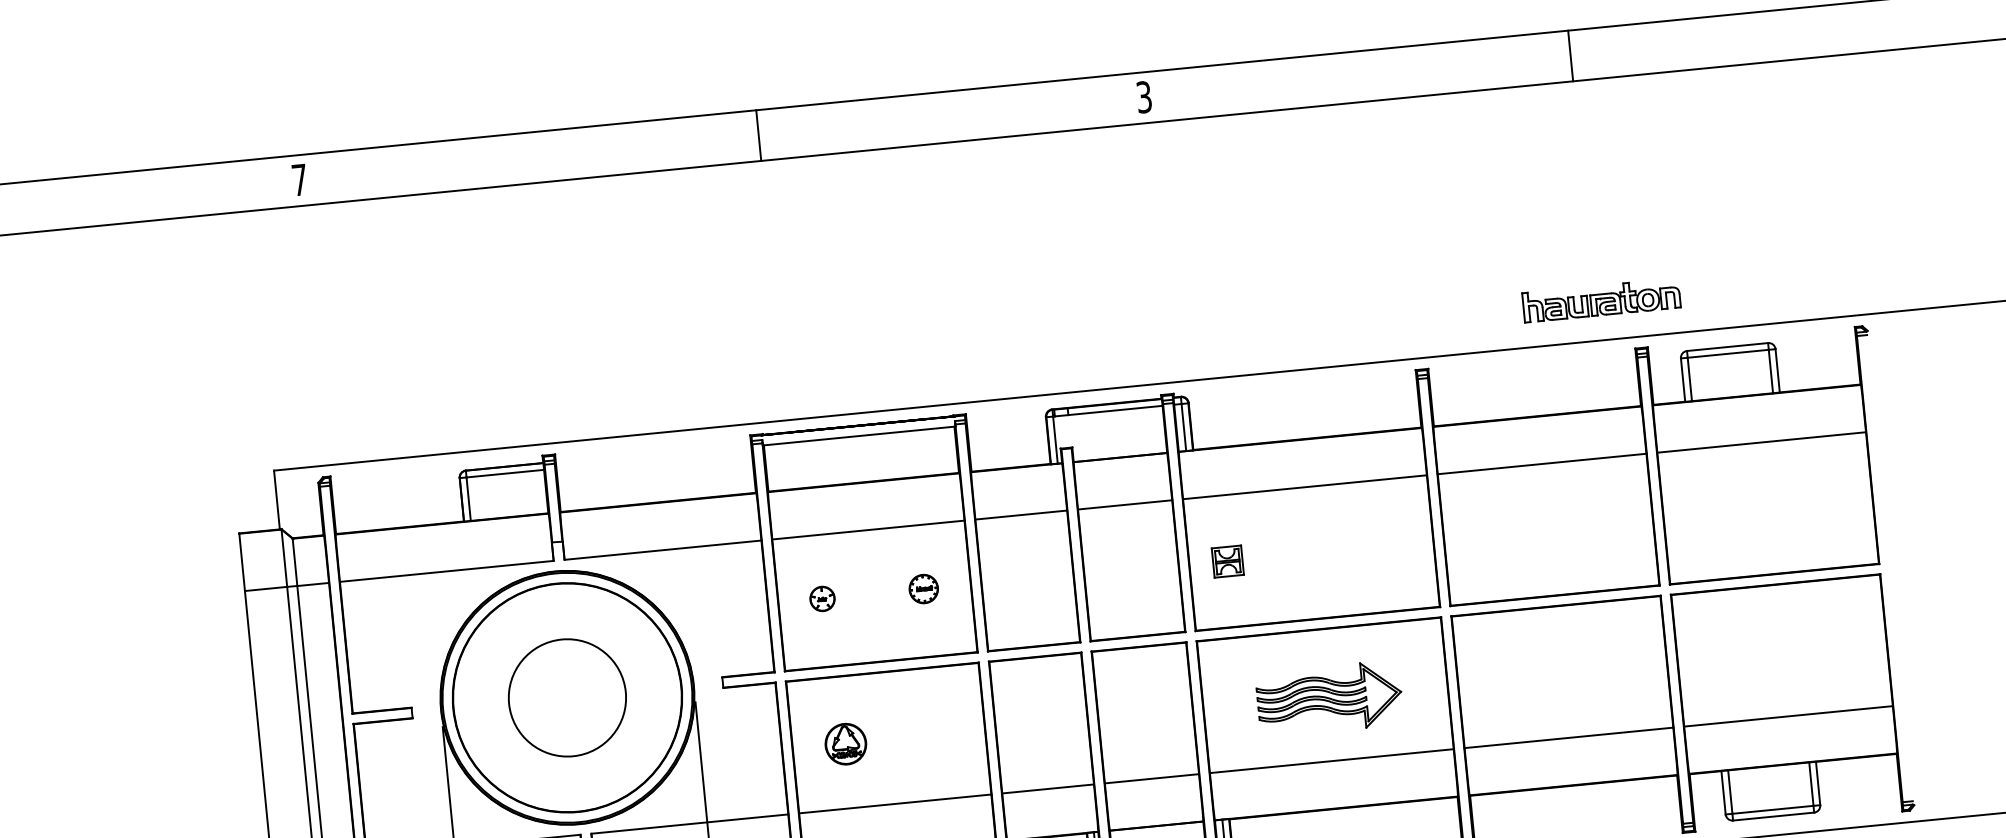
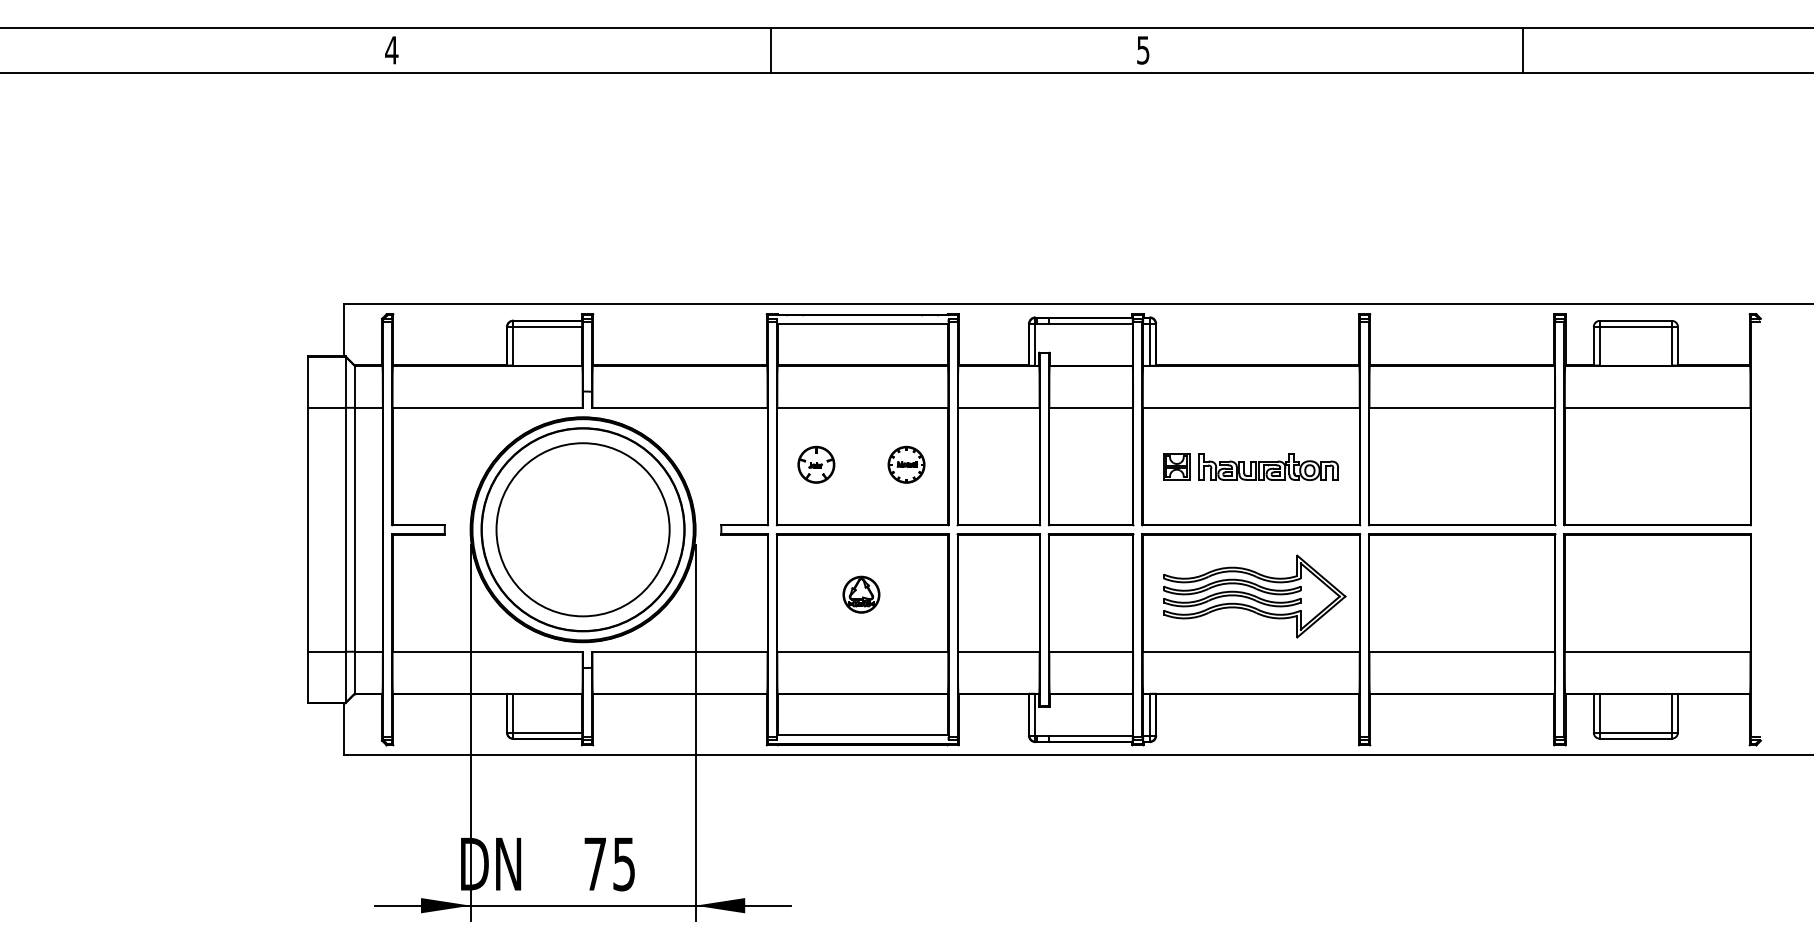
text: (1144, 96) -> (1143, 49), 3 -> 5
line: (758, 135) -> (771, 50), moved
text: (299, 180) -> (391, 50), 7 -> 4
part: (1601, 300) -> (1268, 466), moved
part: (923, 588) -> (906, 464), size x1.43
part: (822, 598) -> (816, 464), size x1.67
circle: (566, 697) -> (582, 529), size x1.67
part: (1329, 698) -> (1254, 596), size x1.43
part: (845, 743) -> (861, 594), moved

